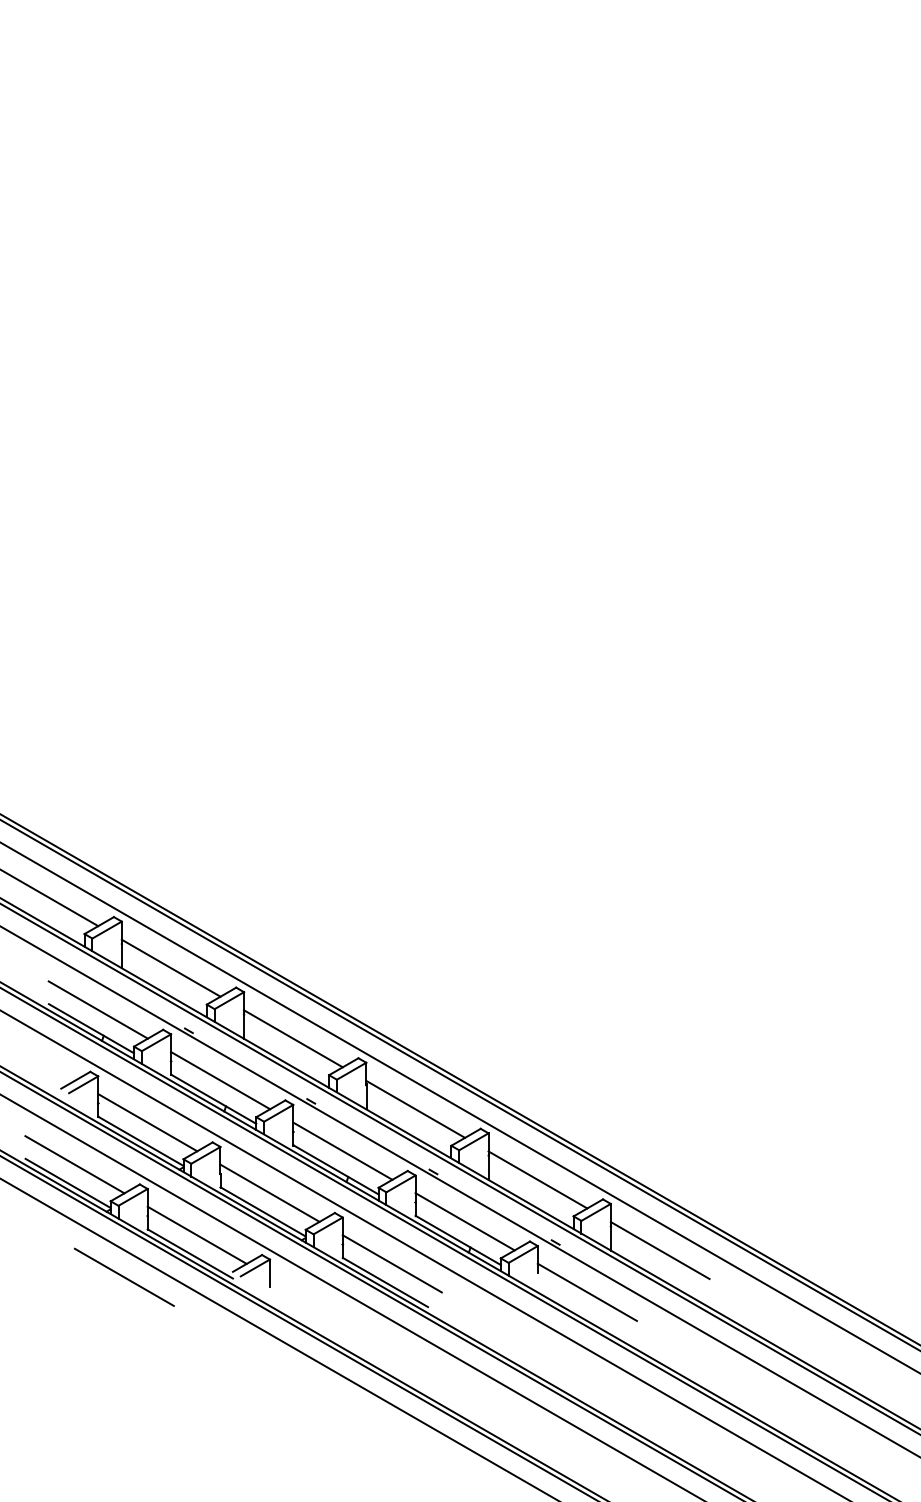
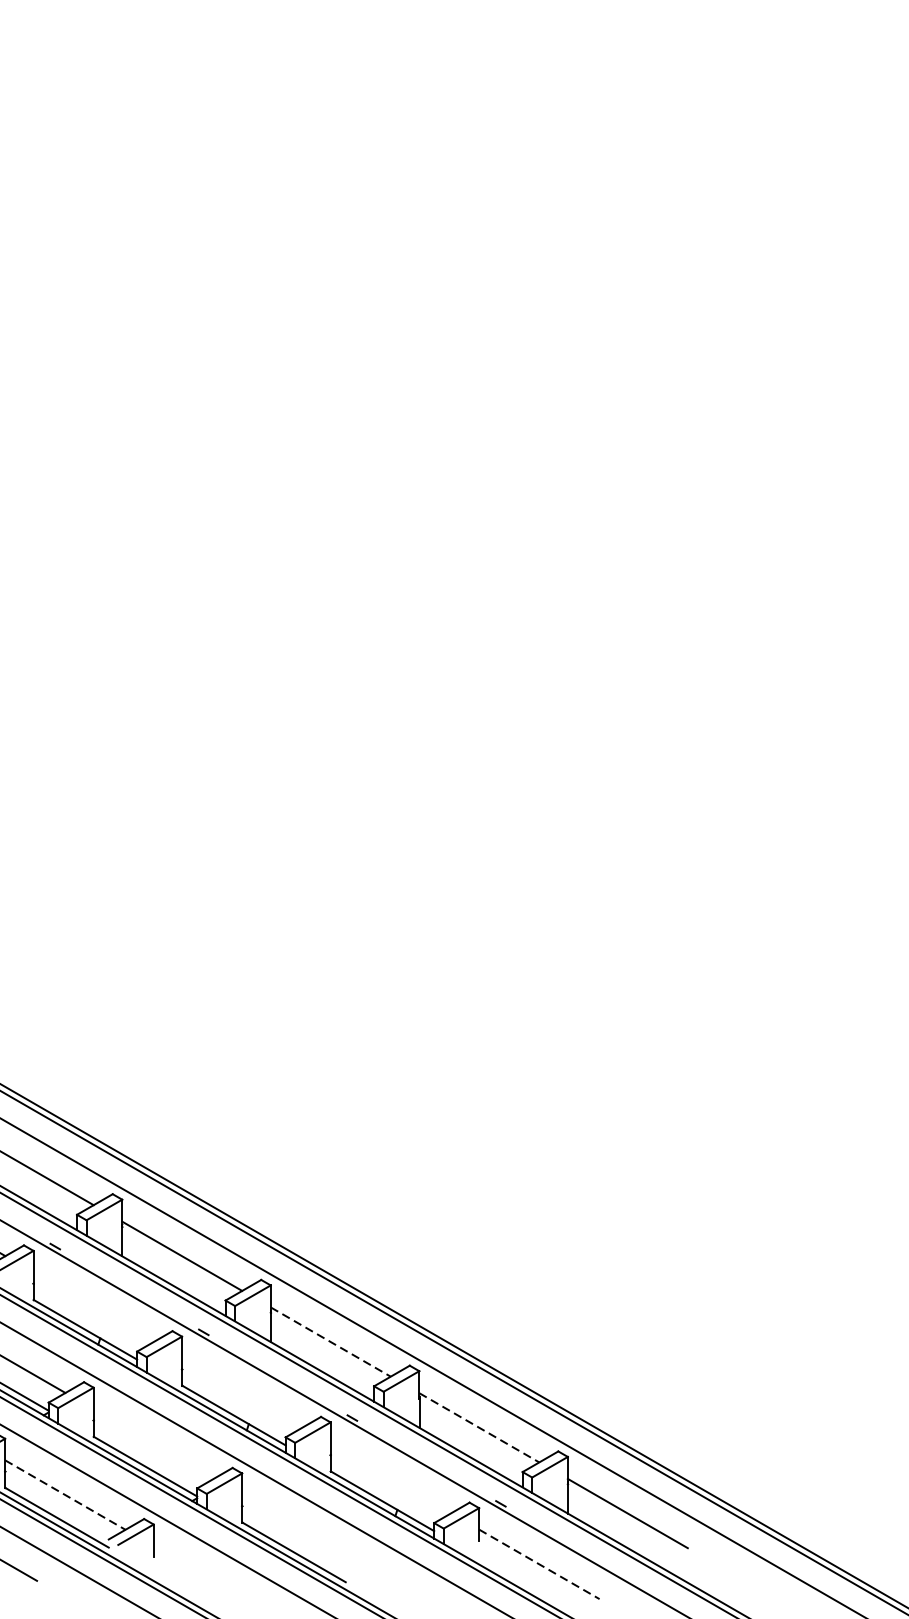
line: (220, 1080) -> (93, 1306), removed
line: (416, 1109) -> (331, 1342), solid -> dashed
line: (342, 1150) -> (241, 1392), removed
line: (538, 1180) -> (479, 1428), solid -> dashed
line: (269, 1192) -> (153, 1443), removed
line: (464, 1221) -> (390, 1478), removed
line: (197, 1235) -> (65, 1495), solid -> dashed
line: (391, 1263) -> (301, 1529), removed
line: (587, 1292) -> (539, 1564), solid -> dashed

